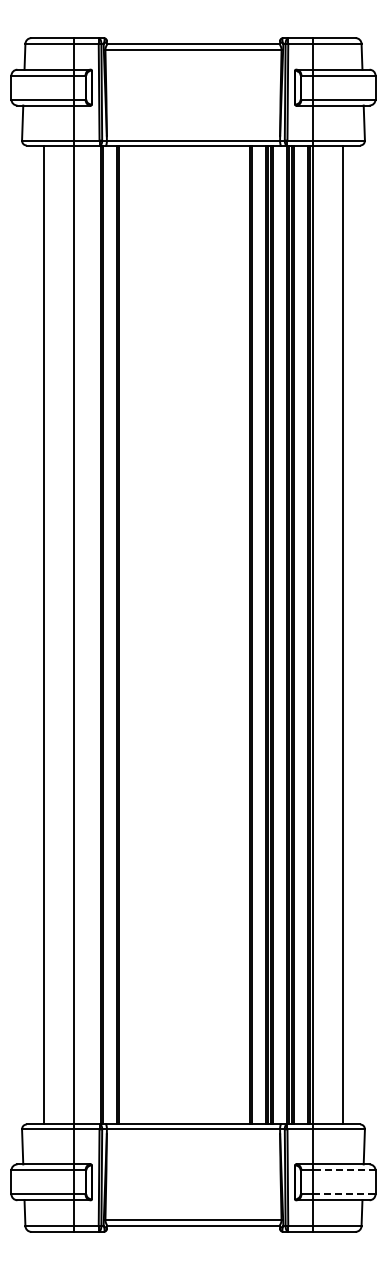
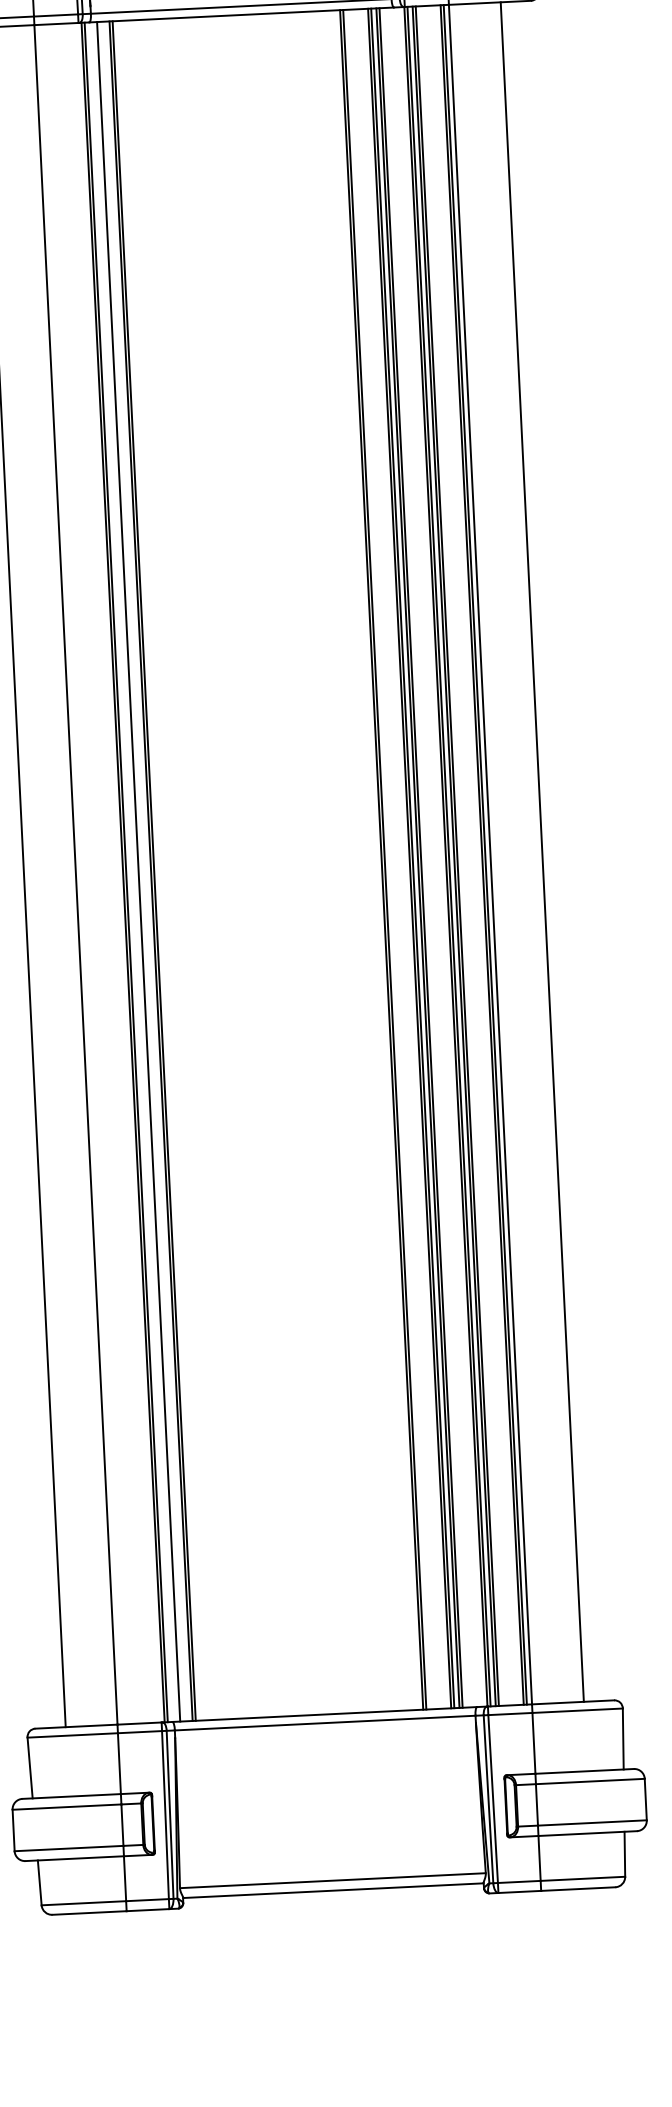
line: (110, 634) -> (139, 870), added
line: (343, 1170) -> (589, 1781), dashed -> solid
line: (344, 1194) -> (592, 1823), dashed -> solid

